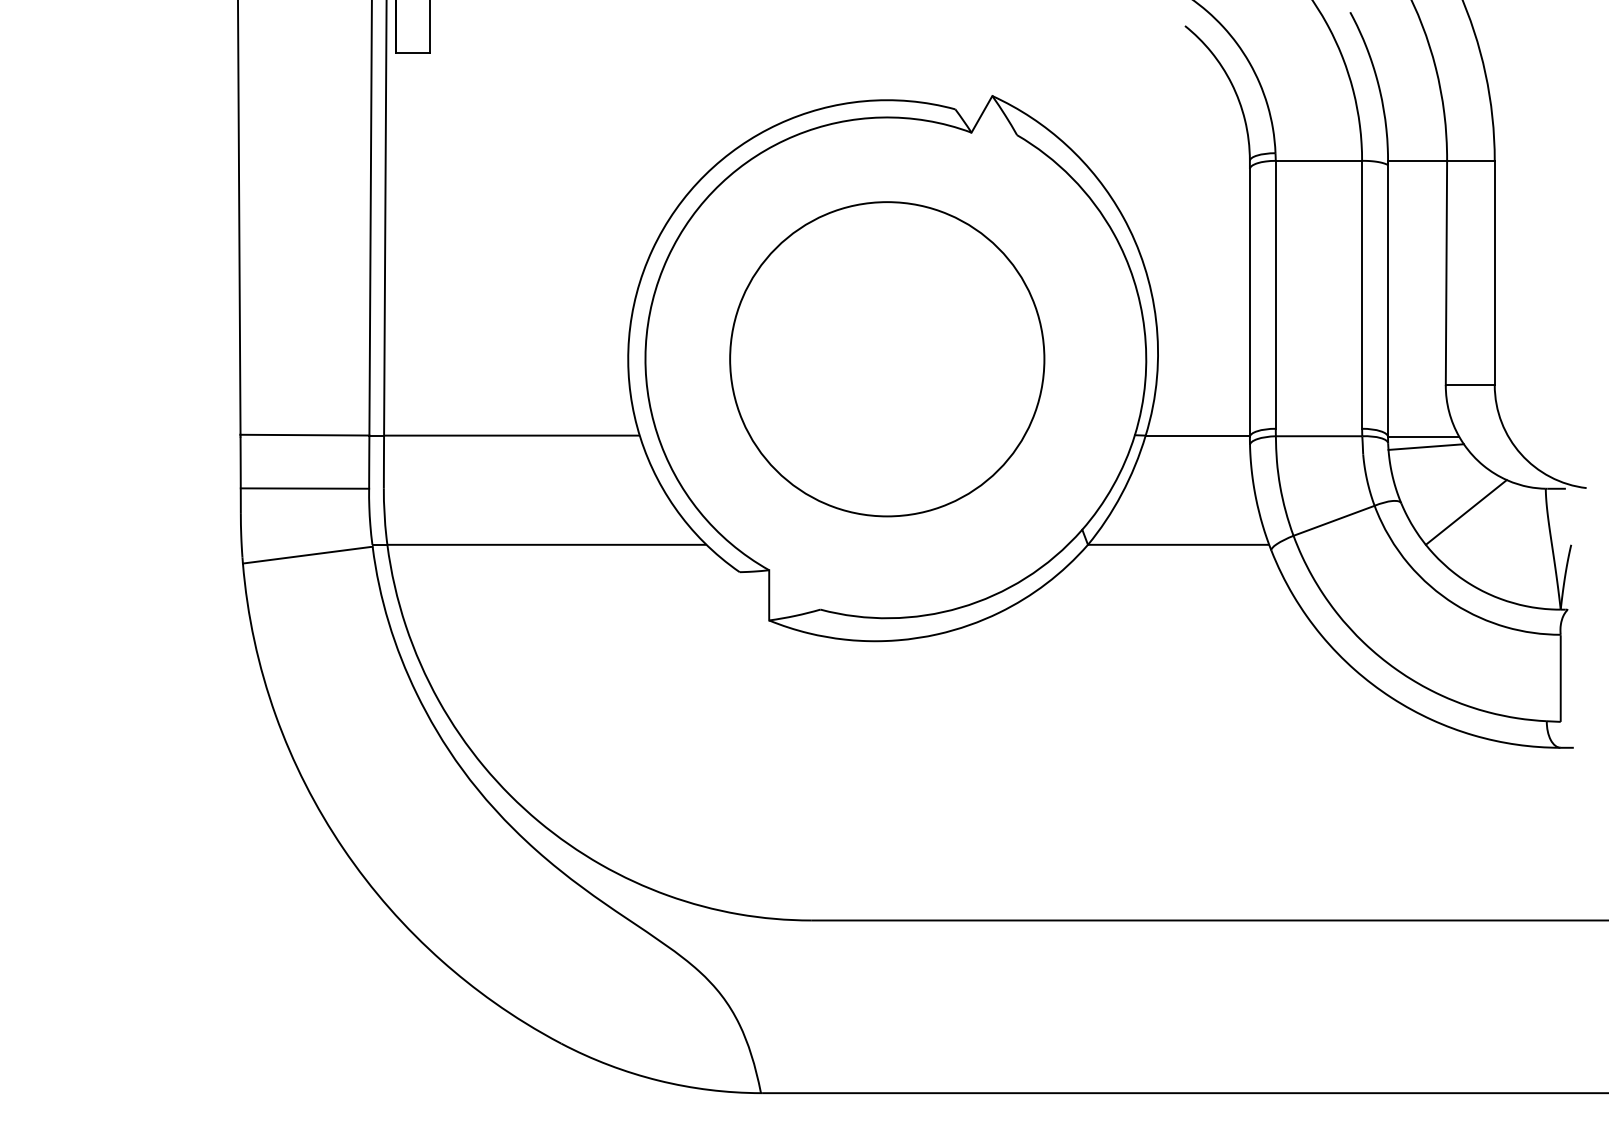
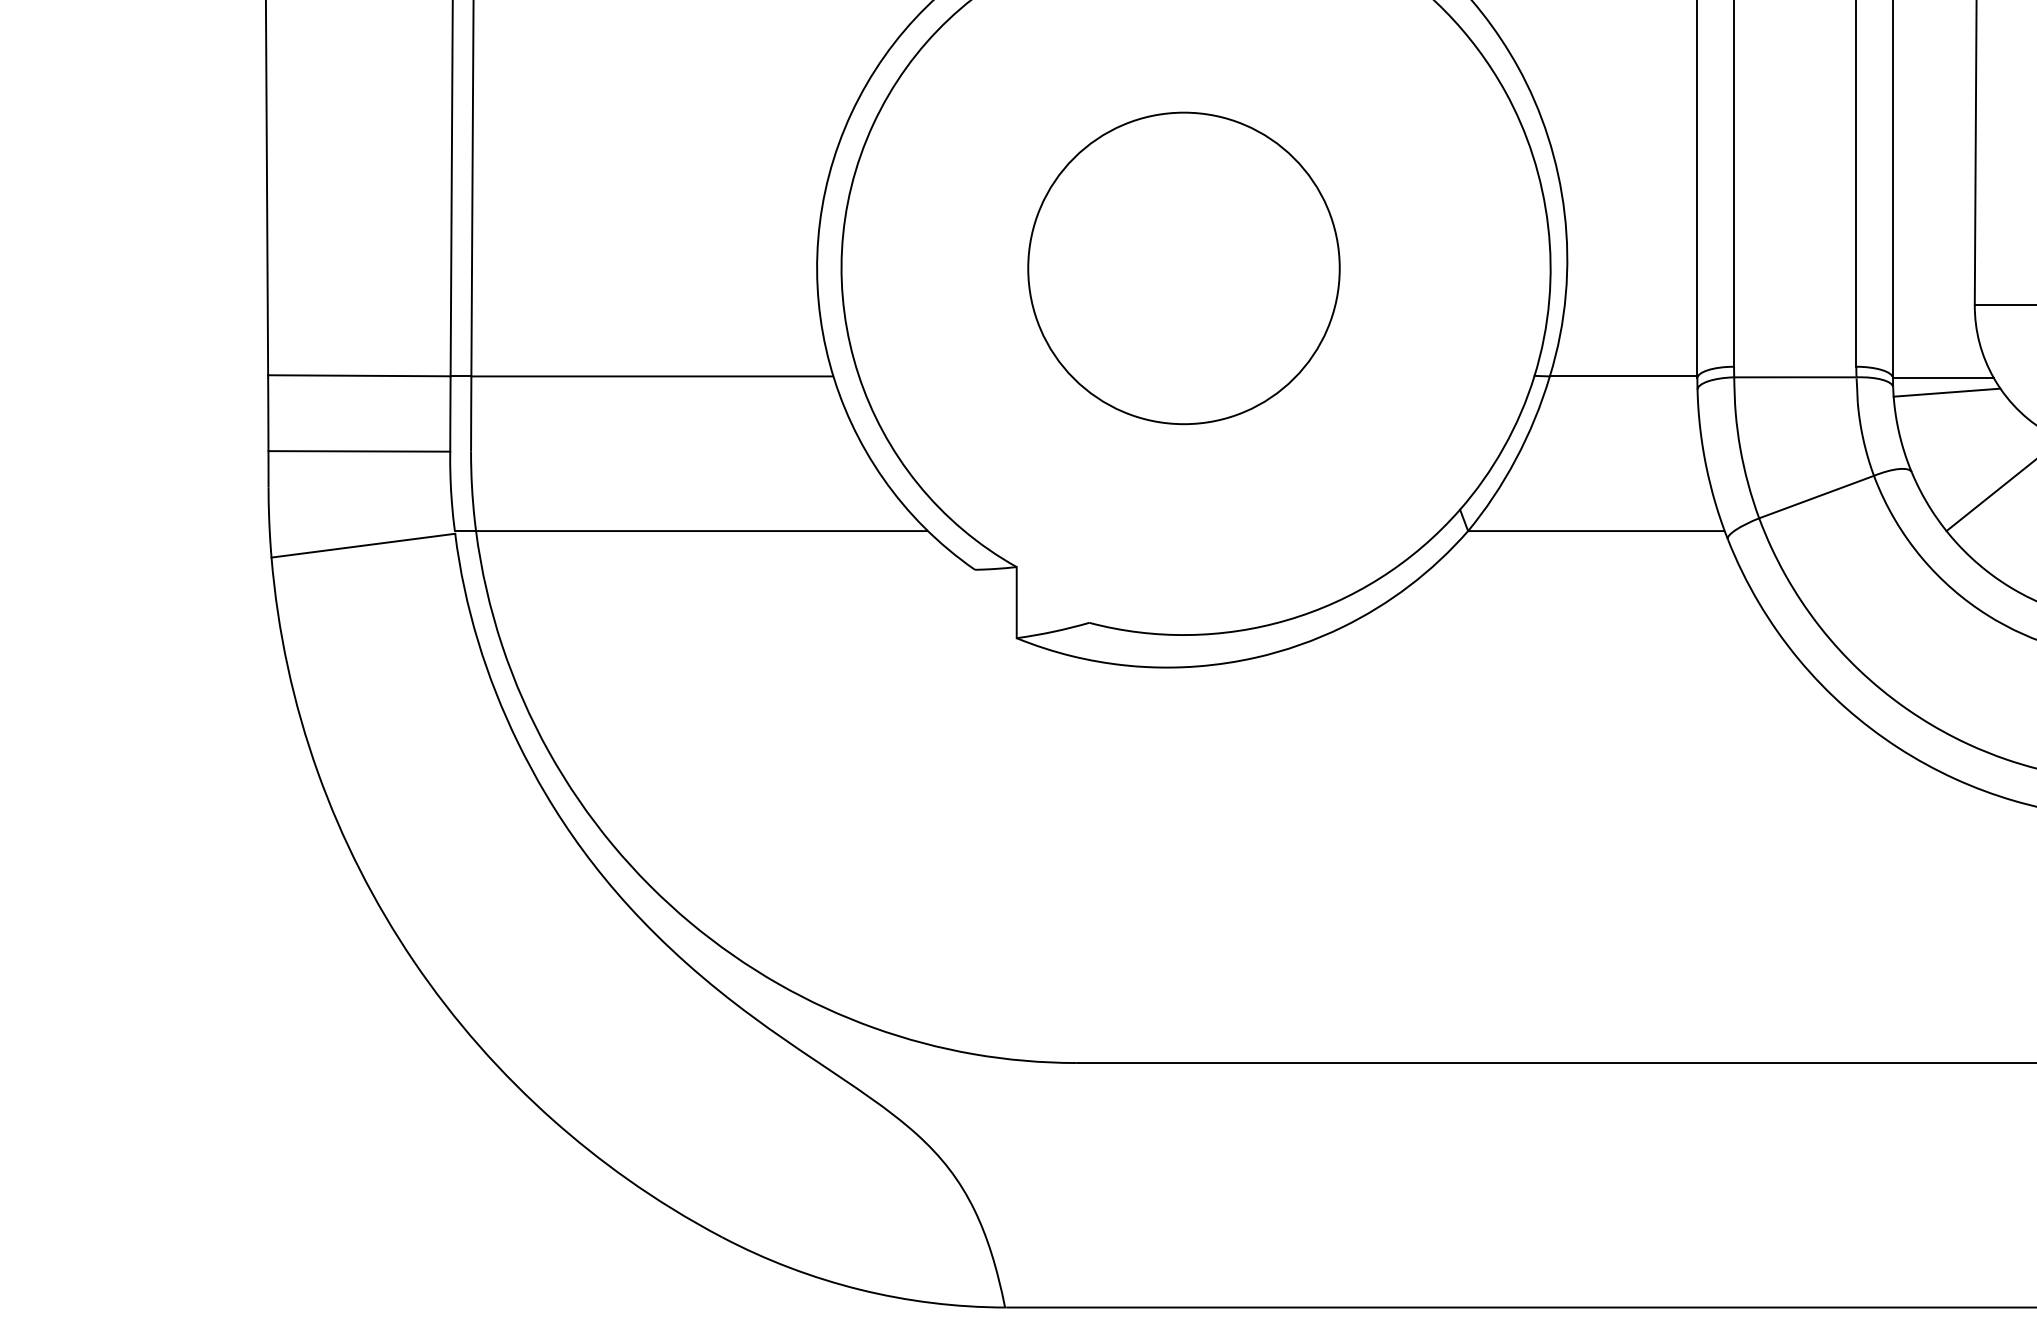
circle: (887, 359) -> (1184, 268), size x0.7

